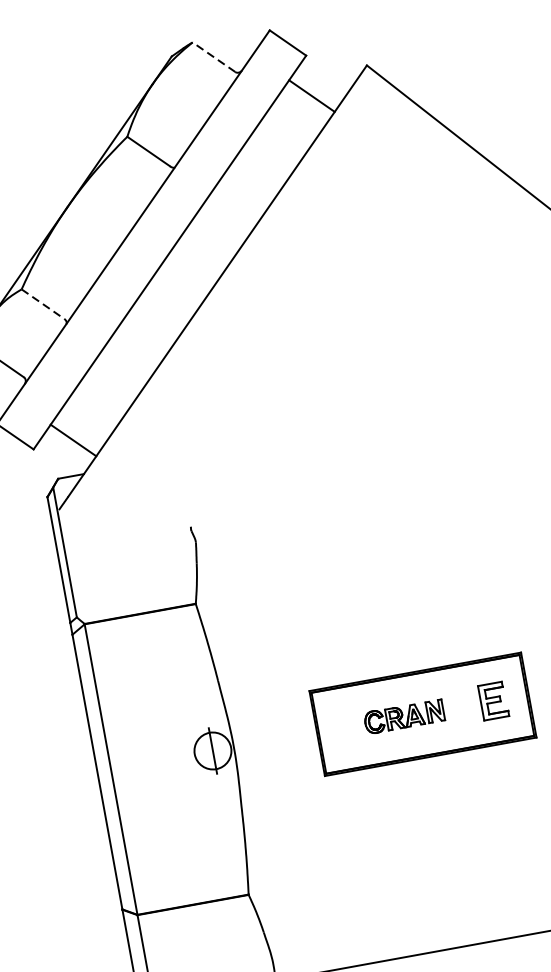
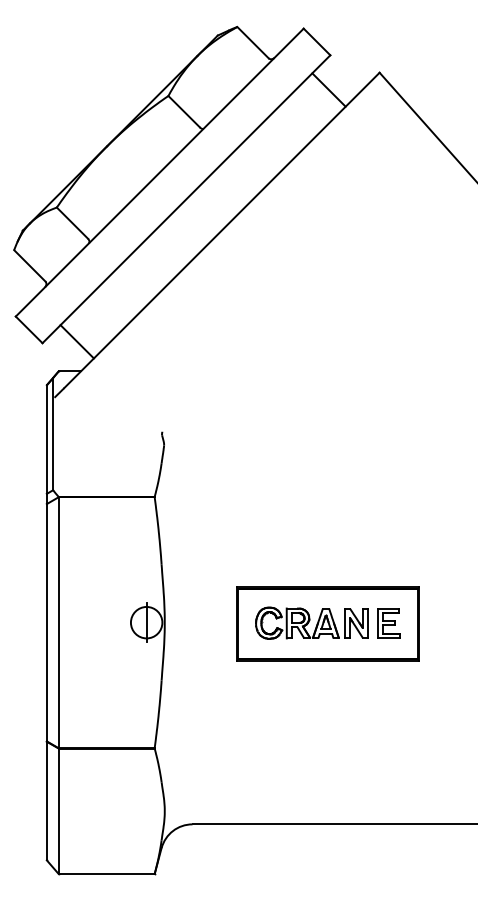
line: (213, 57) -> (252, 42), dashed -> solid
line: (43, 304) -> (72, 223), dashed -> solid
part: (403, 716) -> (311, 622), size x1.67

